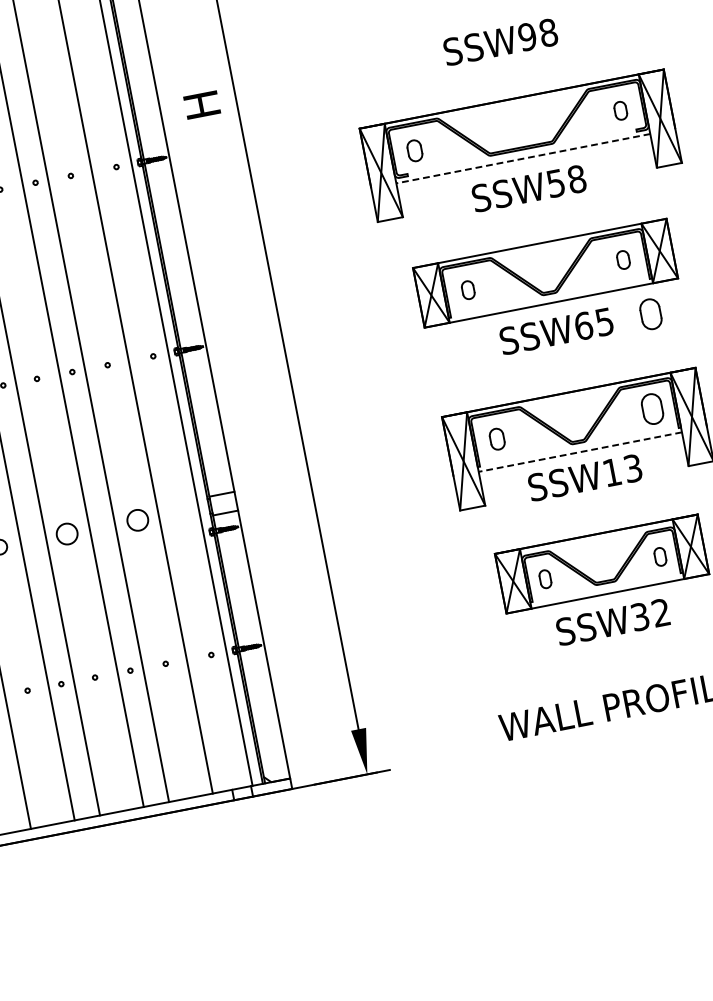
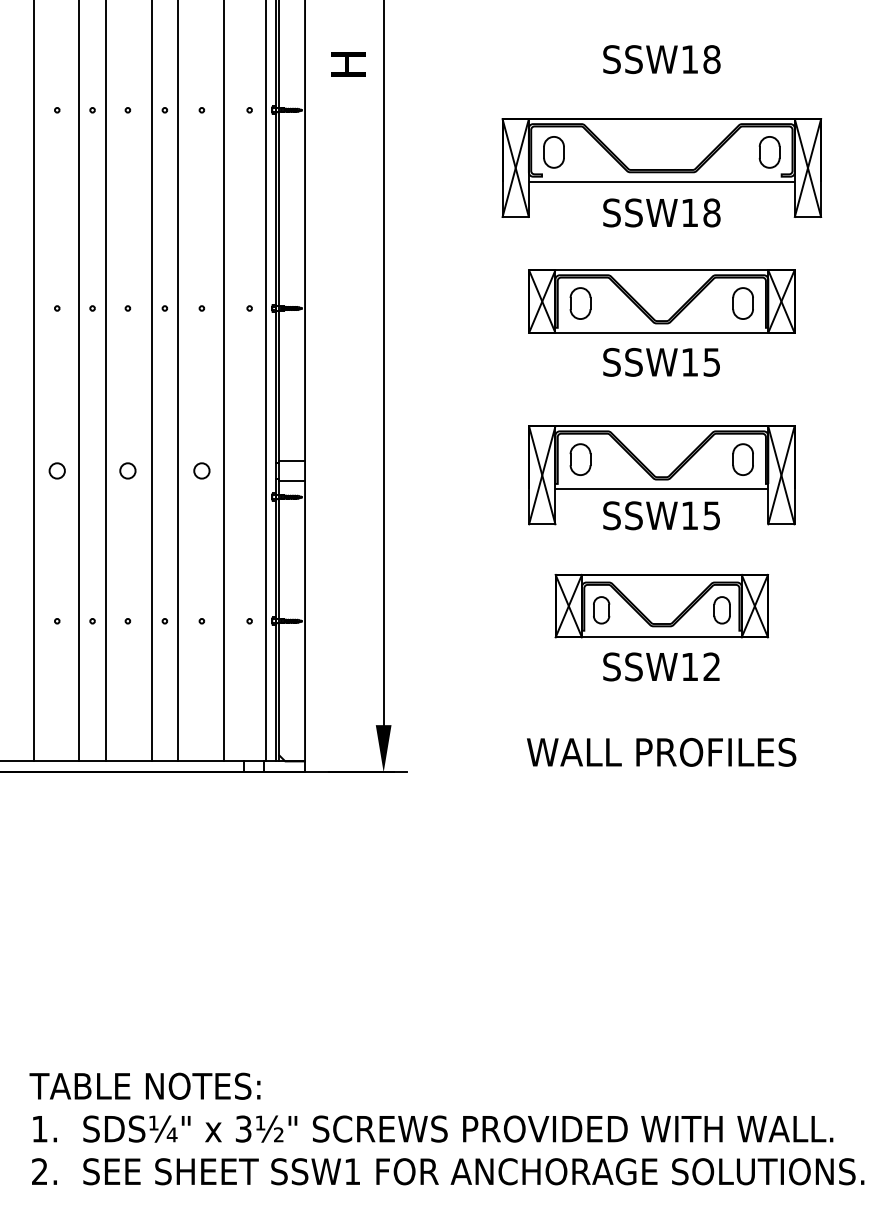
text: (527, 36) -> (689, 59), SSW98 -> SSW18
part: (620, 110) -> (769, 152), size x1.67
part: (414, 151) -> (553, 152), size x1.43
line: (522, 158) -> (661, 181), dashed -> solid
text: (555, 184) -> (689, 213), SSW58 -> SSW18
part: (622, 260) -> (742, 303), size x1.67
part: (468, 290) -> (580, 303), size x1.67
part: (650, 314) -> (759, 363), removed
text: (583, 325) -> (689, 361), SSW65 -> SSW15
part: (497, 439) -> (580, 459), size x1.43
line: (579, 451) -> (661, 488), dashed -> solid
text: (633, 468) -> (712, 515), SSW13 -> SSW15
circle: (137, 519) -> (201, 470), size x0.71
circle: (66, 533) -> (127, 470), size x0.71
part: (659, 557) -> (721, 610), size x1.43
part: (545, 579) -> (601, 610), size x1.43
text: (639, 616) -> (689, 666), SSW32 -> SSW12

